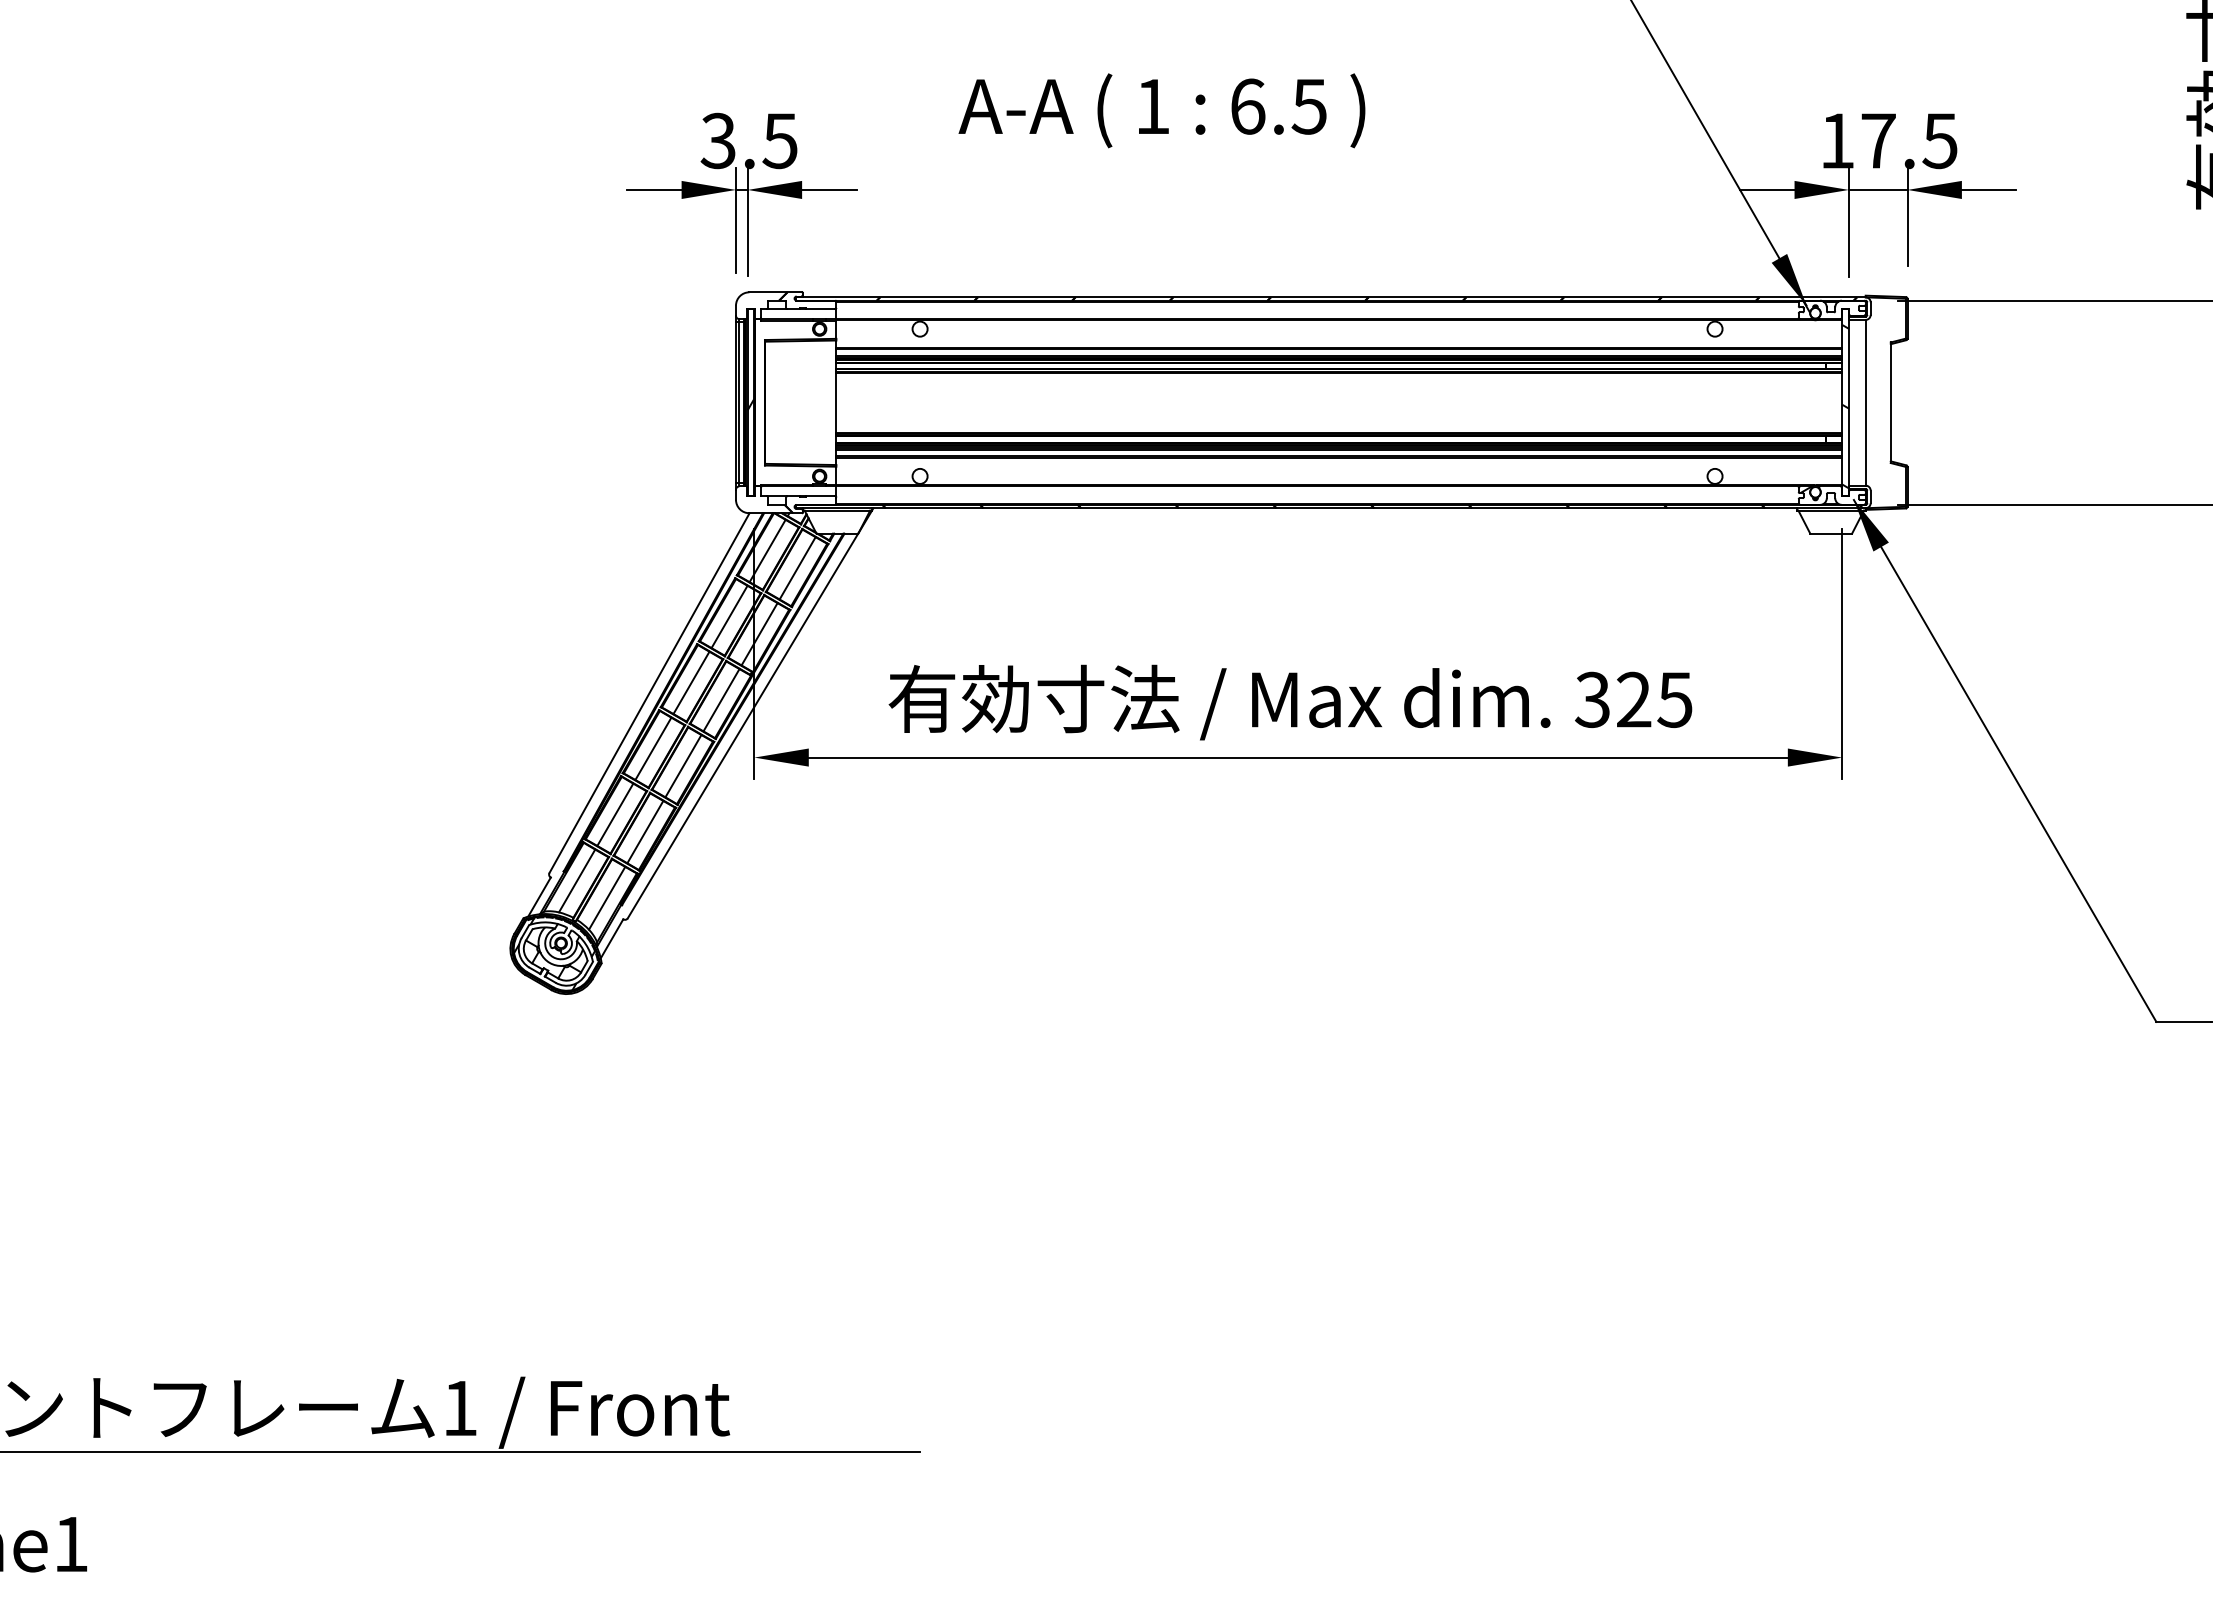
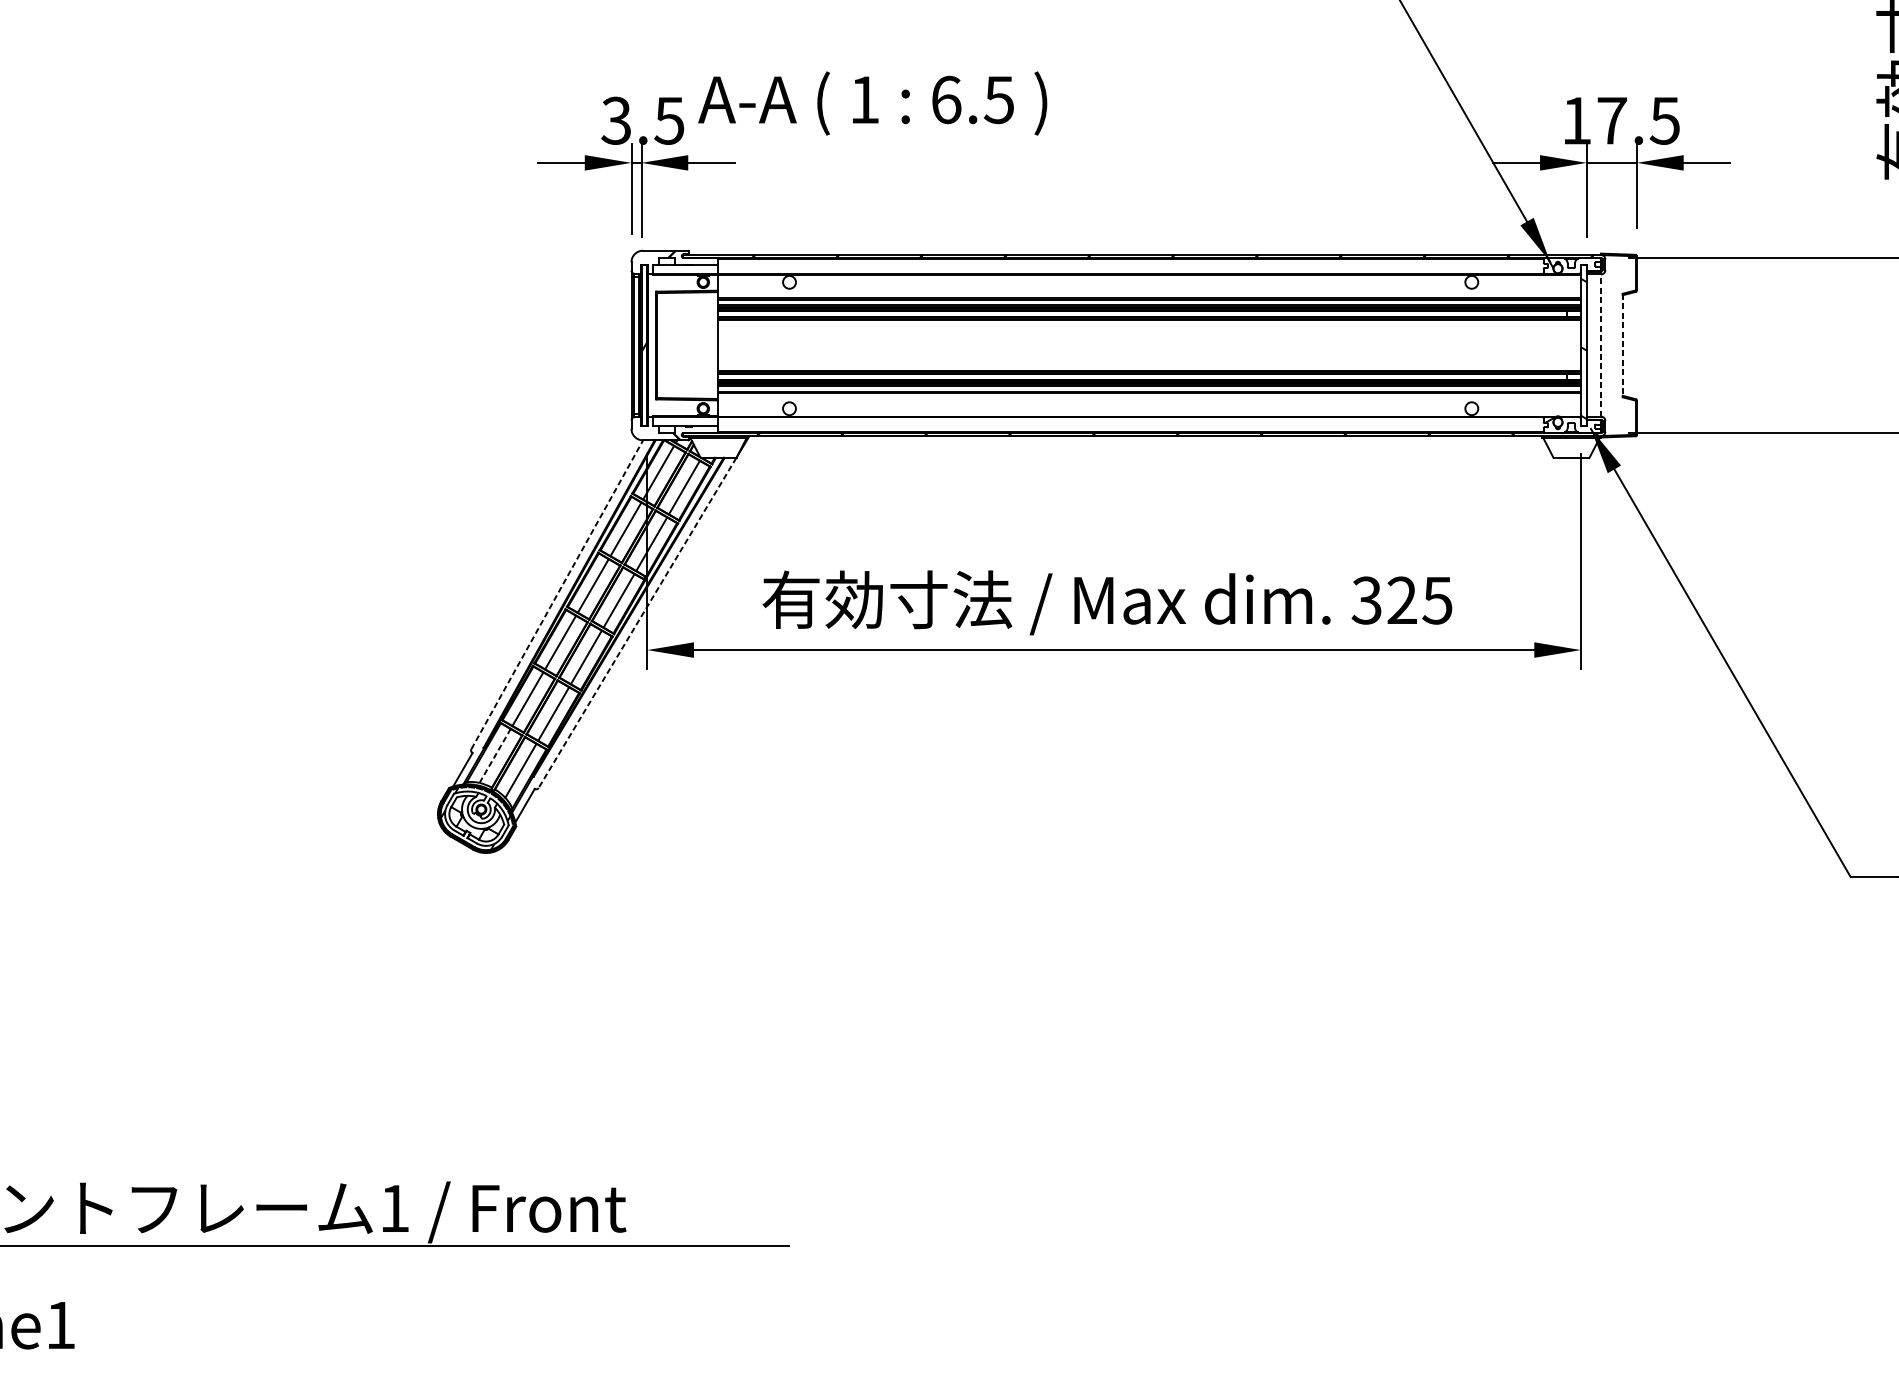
text: (1161, 110) -> (872, 103), moved
line: (1865, 402) -> (1600, 345), solid -> dashed
line: (1890, 403) -> (1622, 346), solid -> dashed
line: (649, 693) -> (557, 595), solid -> dashed
line: (742, 726) -> (637, 623), solid -> dashed
line: (577, 880) -> (495, 755), solid -> dashed

